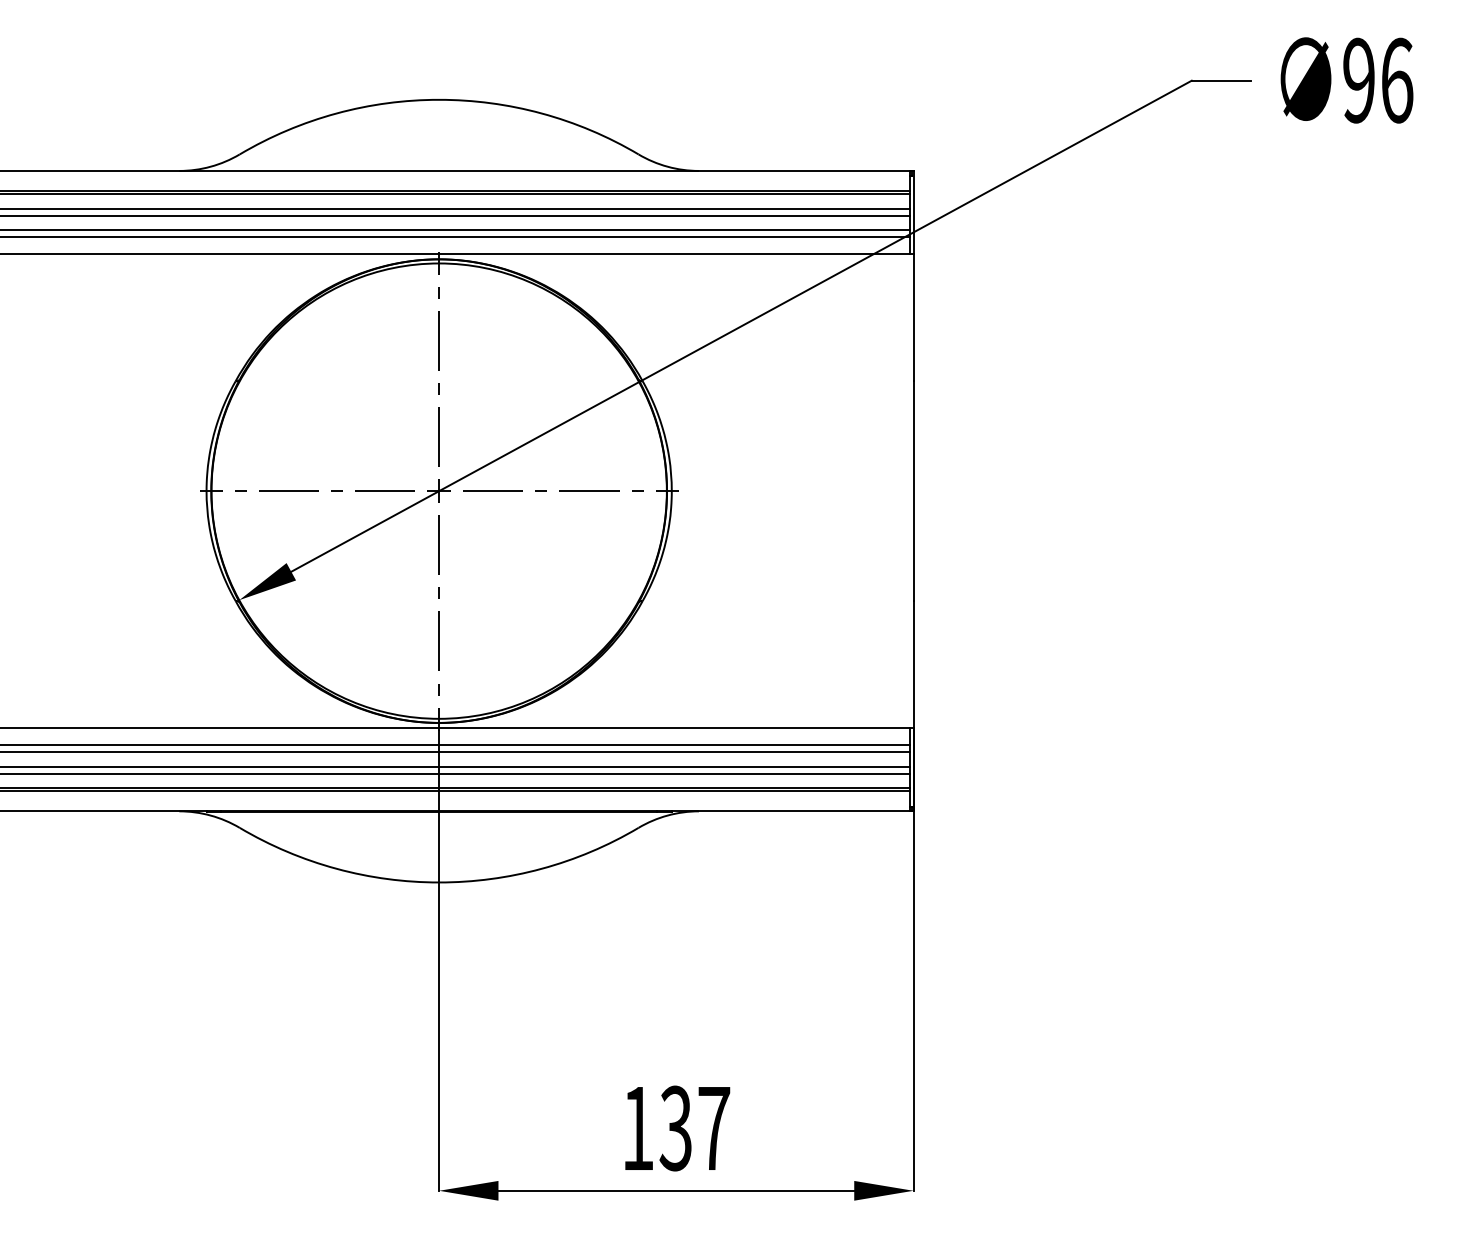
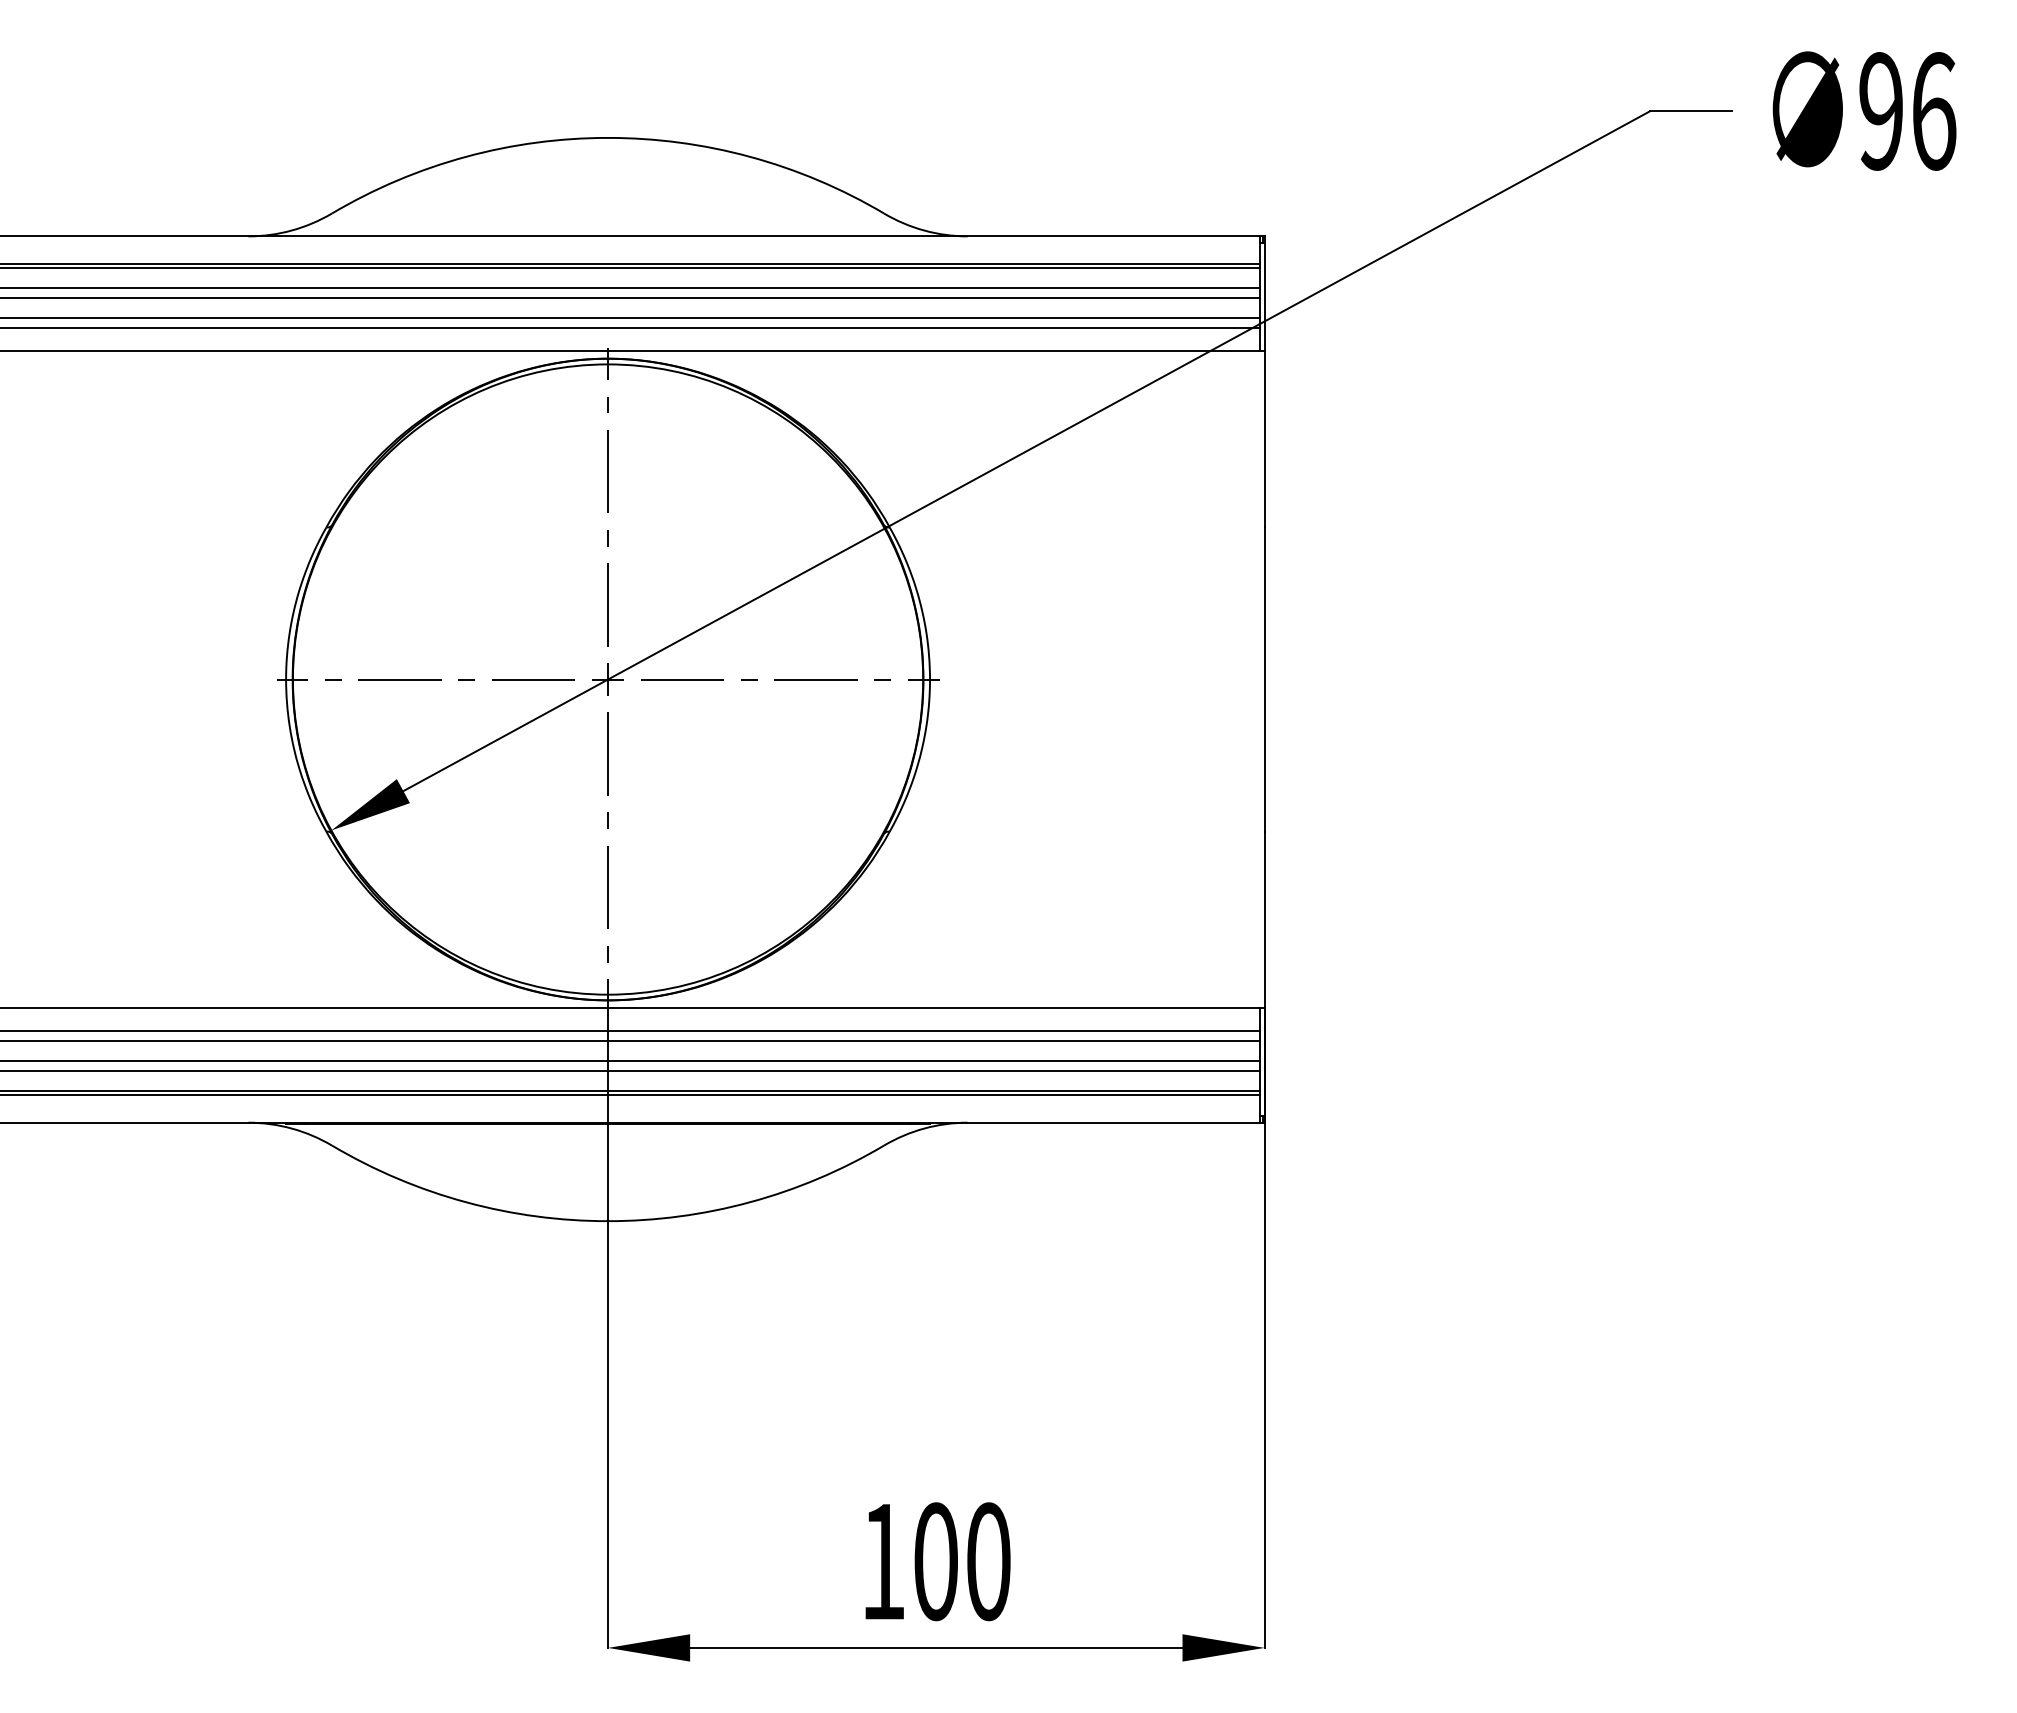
text: (694, 1128) -> (961, 1561), 137 -> 100

